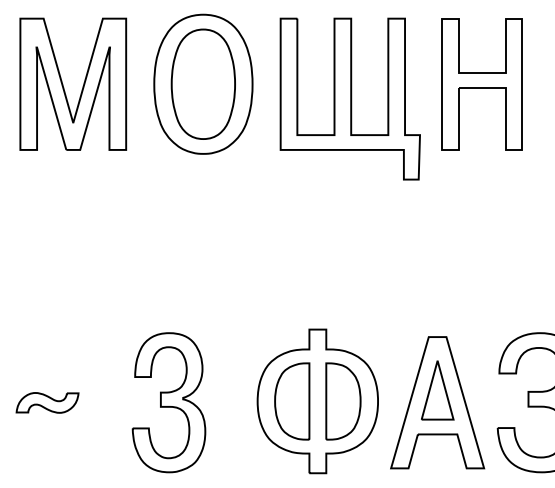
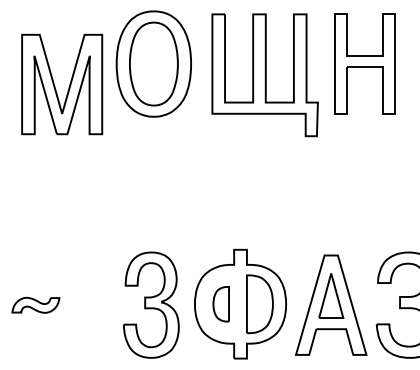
part: (82, 86) -> (69, 86), moved
part: (292, 401) -> (221, 304), size x0.6
part: (168, 402) -> (150, 305), moved

